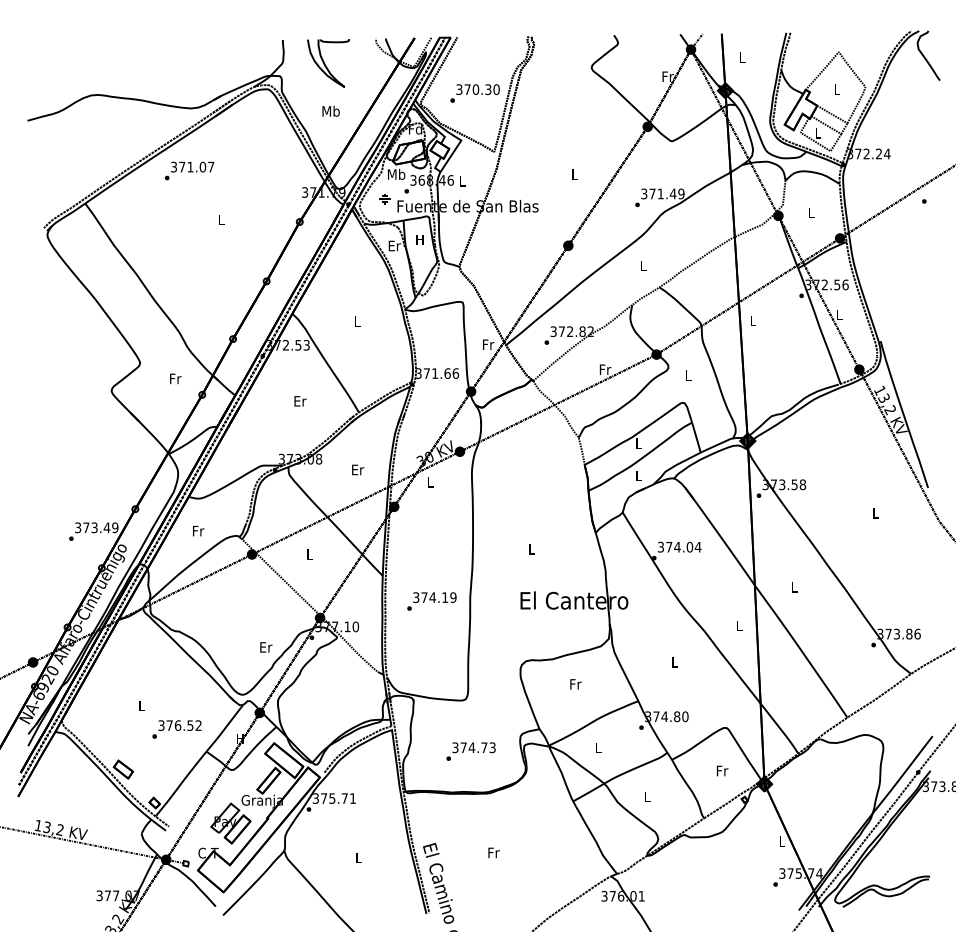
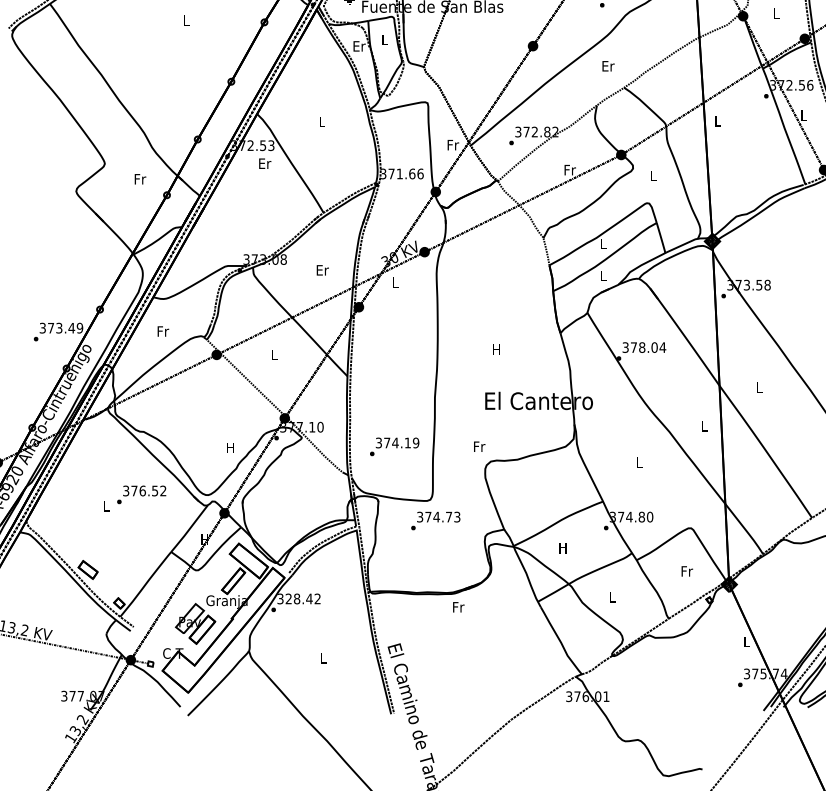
text: (419, 239) -> (384, 39), H -> L
text: (643, 265) -> (608, 65), L -> Er
text: (300, 401) -> (265, 163), moved
text: (677, 546) -> (642, 346), 374.04 -> 378.04
text: (531, 549) -> (496, 349), L -> H
text: (431, 601) -> (394, 446), moved
text: (266, 647) -> (231, 447), Er -> H
text: (575, 684) -> (479, 446), moved
text: (176, 729) -> (141, 494), moved
text: (598, 747) -> (563, 547), L -> H
text: (470, 751) -> (435, 520), moved
text: (338, 798) -> (303, 598), 375.71 -> 328.42
text: (493, 852) -> (458, 606), moved

